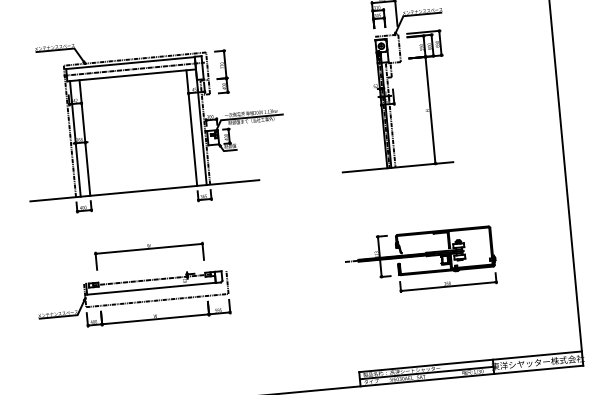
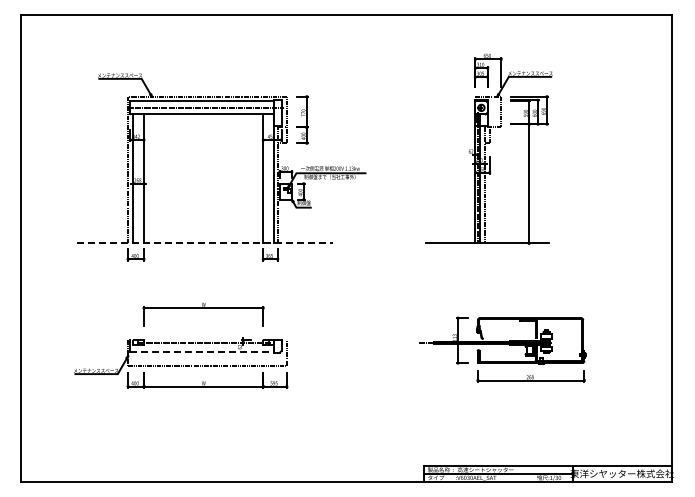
line: (144, 190) -> (204, 243), solid -> dashed
line: (151, 288) -> (202, 352), solid -> dashed

